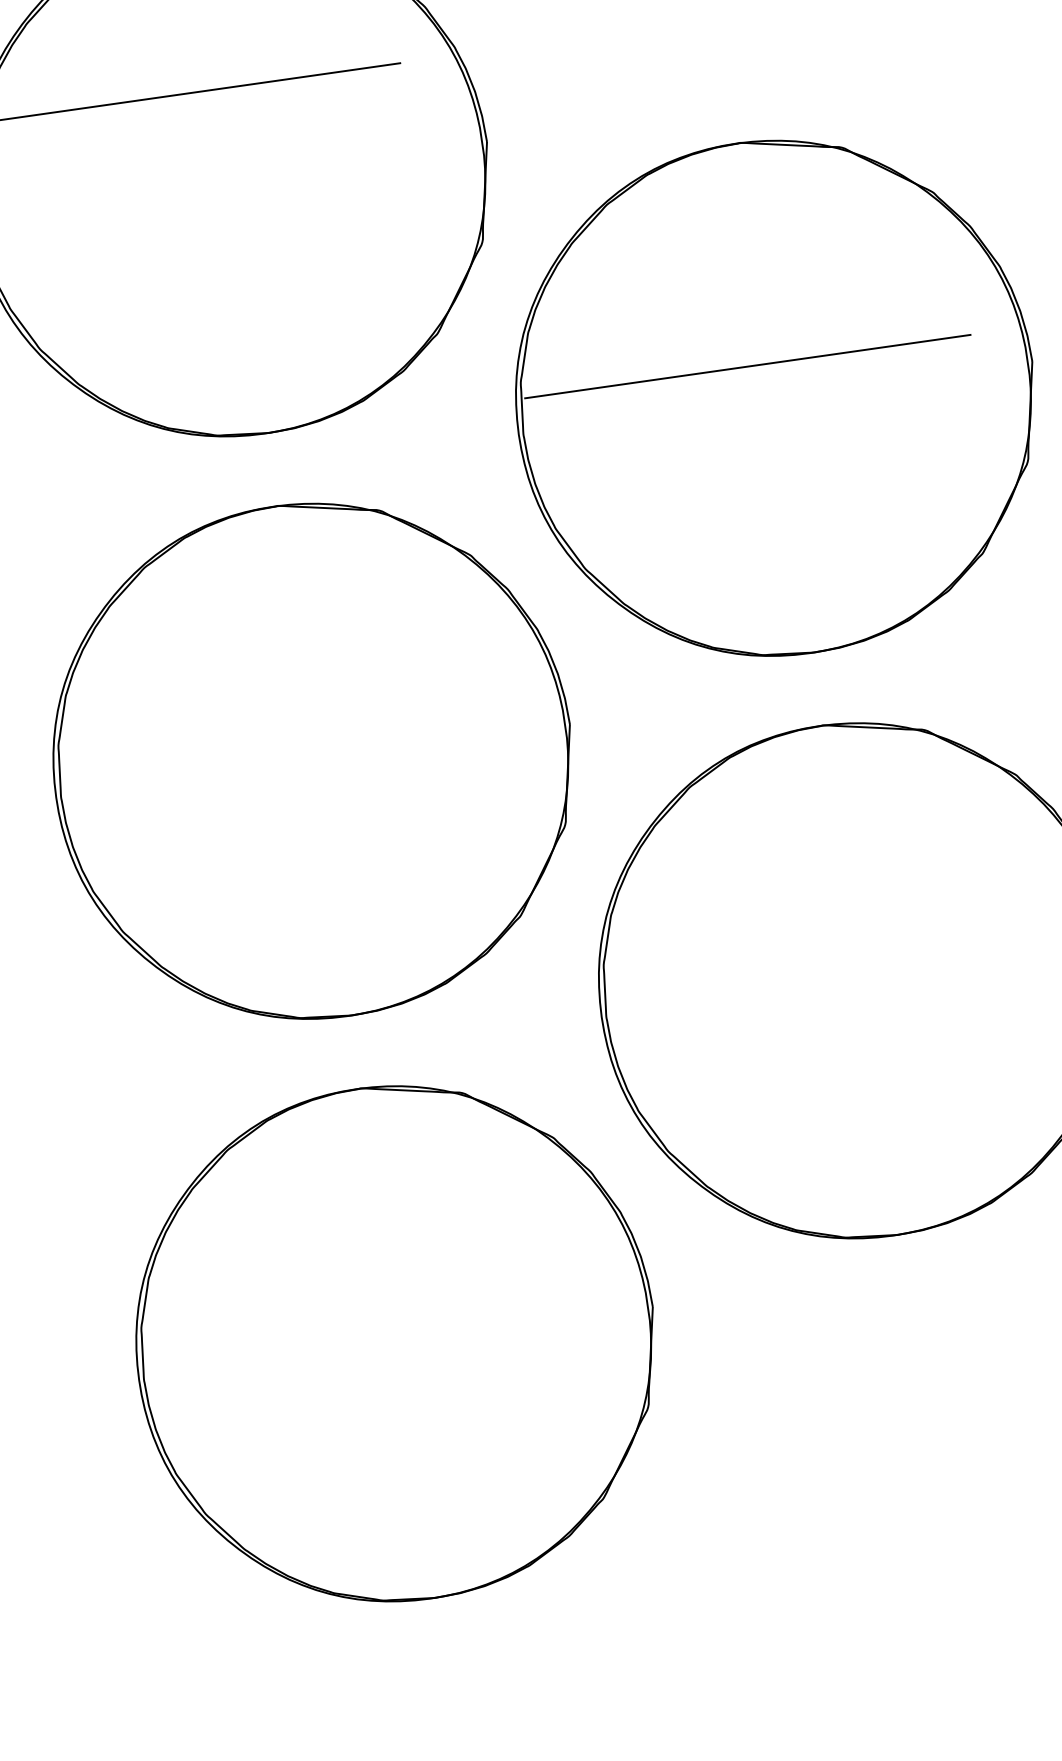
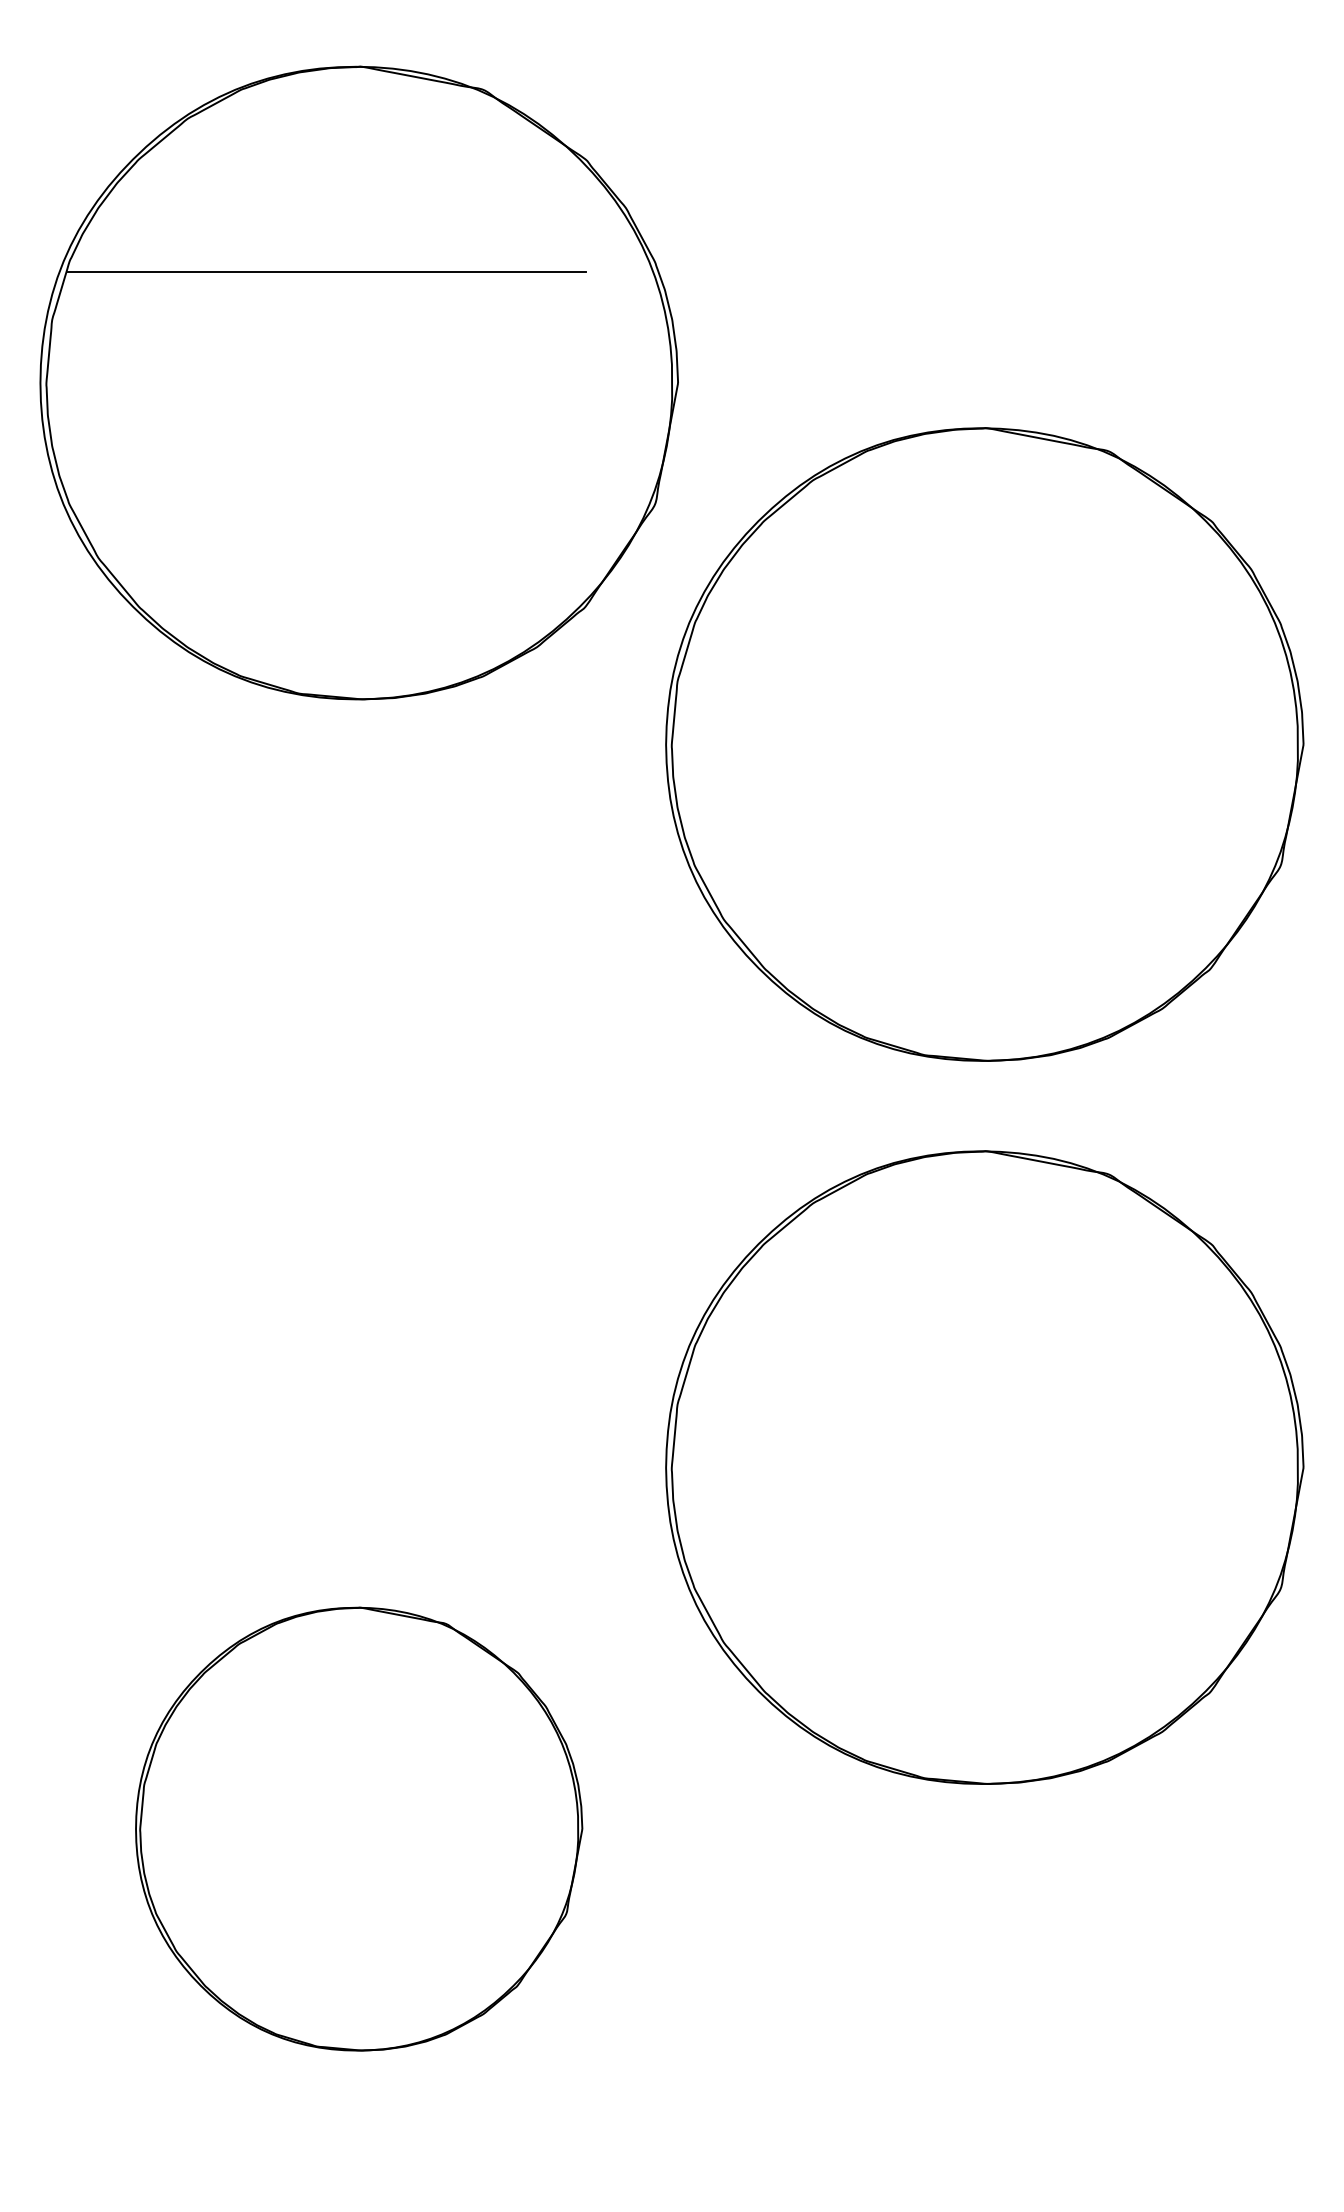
line: (747, 366) -> (956, 701), removed
part: (312, 760) -> (358, 1105), removed
part: (395, 1343) -> (358, 1828), size x0.7

